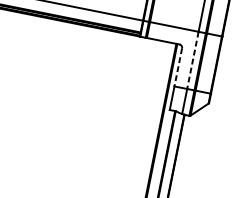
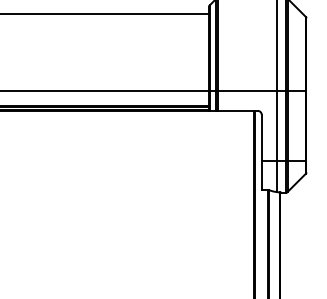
line: (193, 60) -> (277, 126), dashed -> solid
line: (178, 67) -> (261, 138), dashed -> solid

